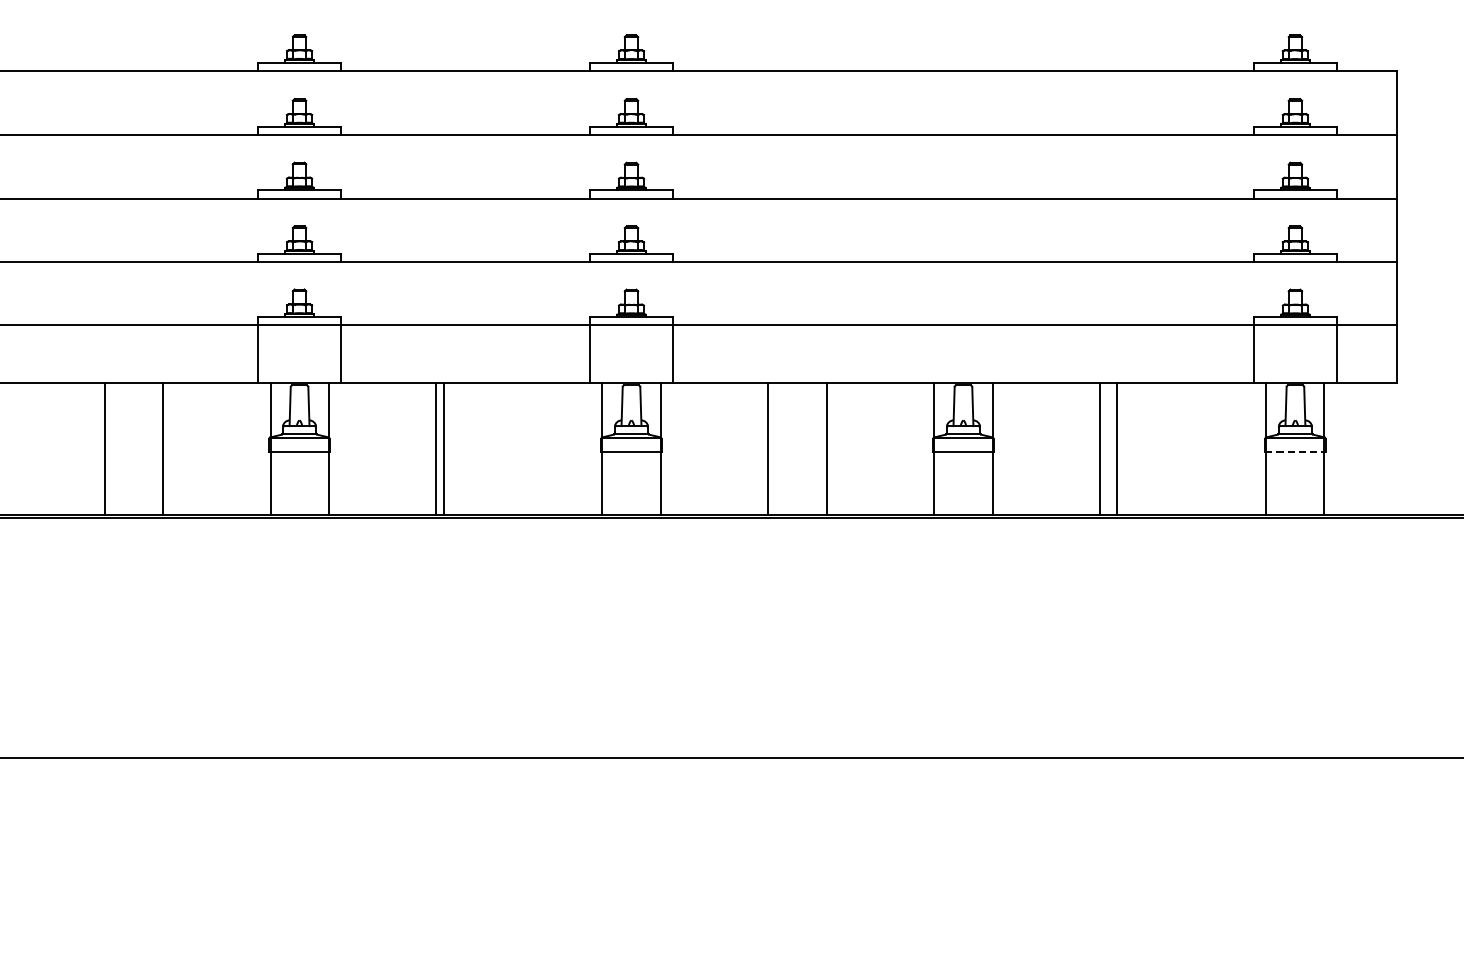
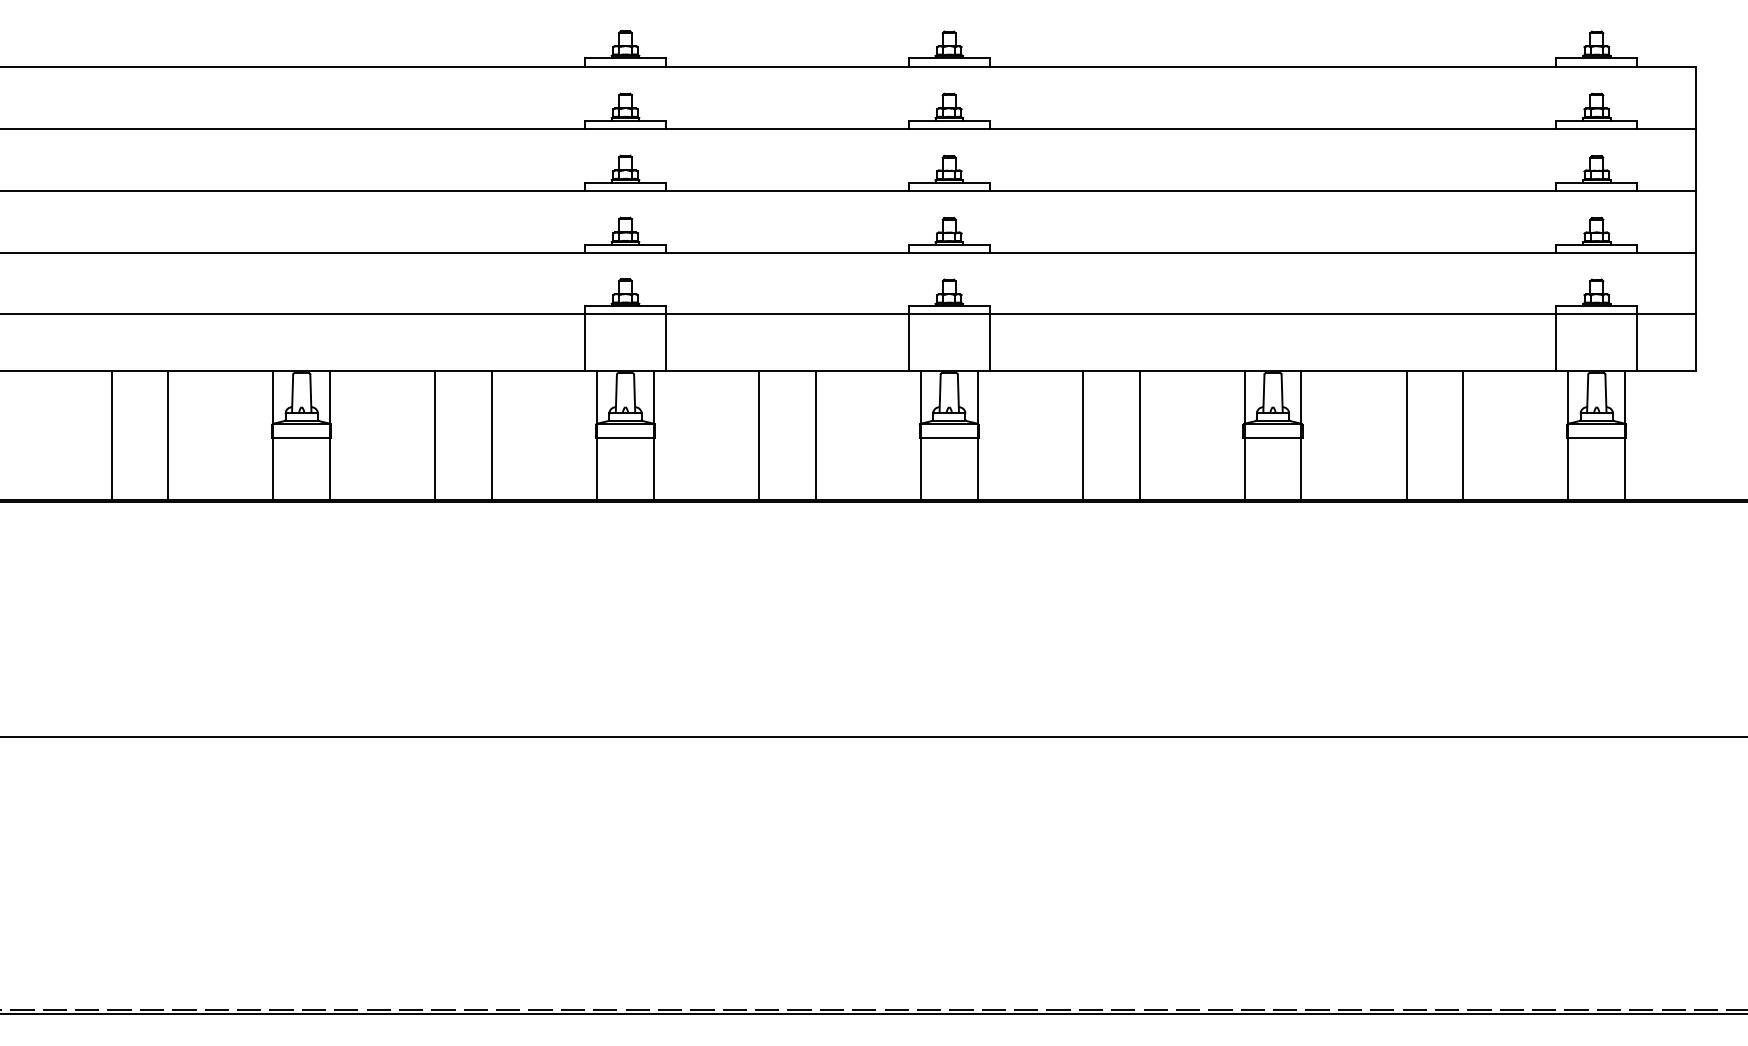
line: (444, 448) -> (815, 434), moved
line: (1117, 448) -> (1463, 434), moved
line: (1295, 451) -> (1596, 437), dashed -> solid

